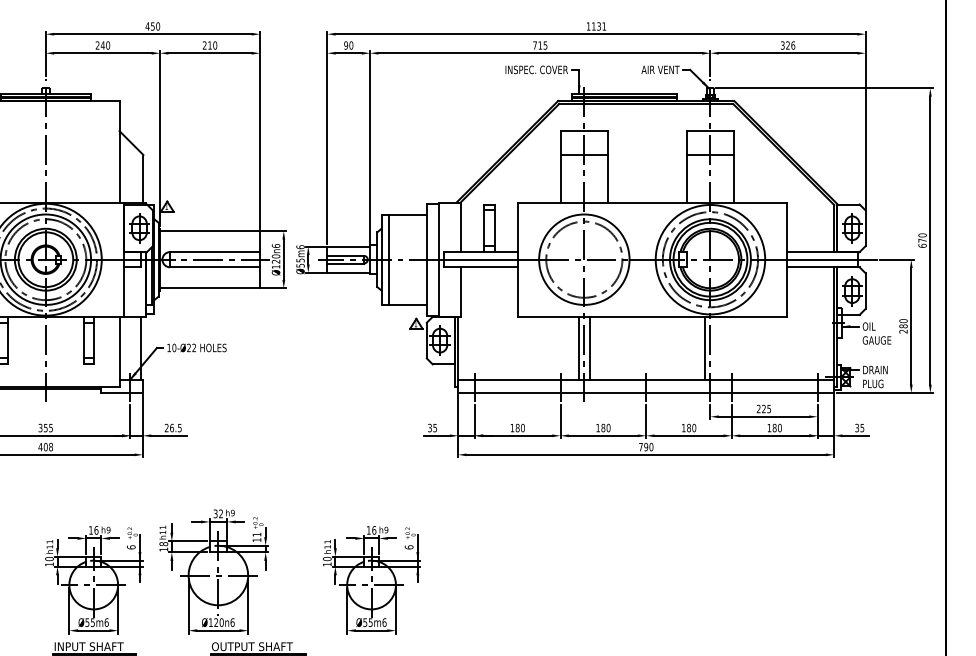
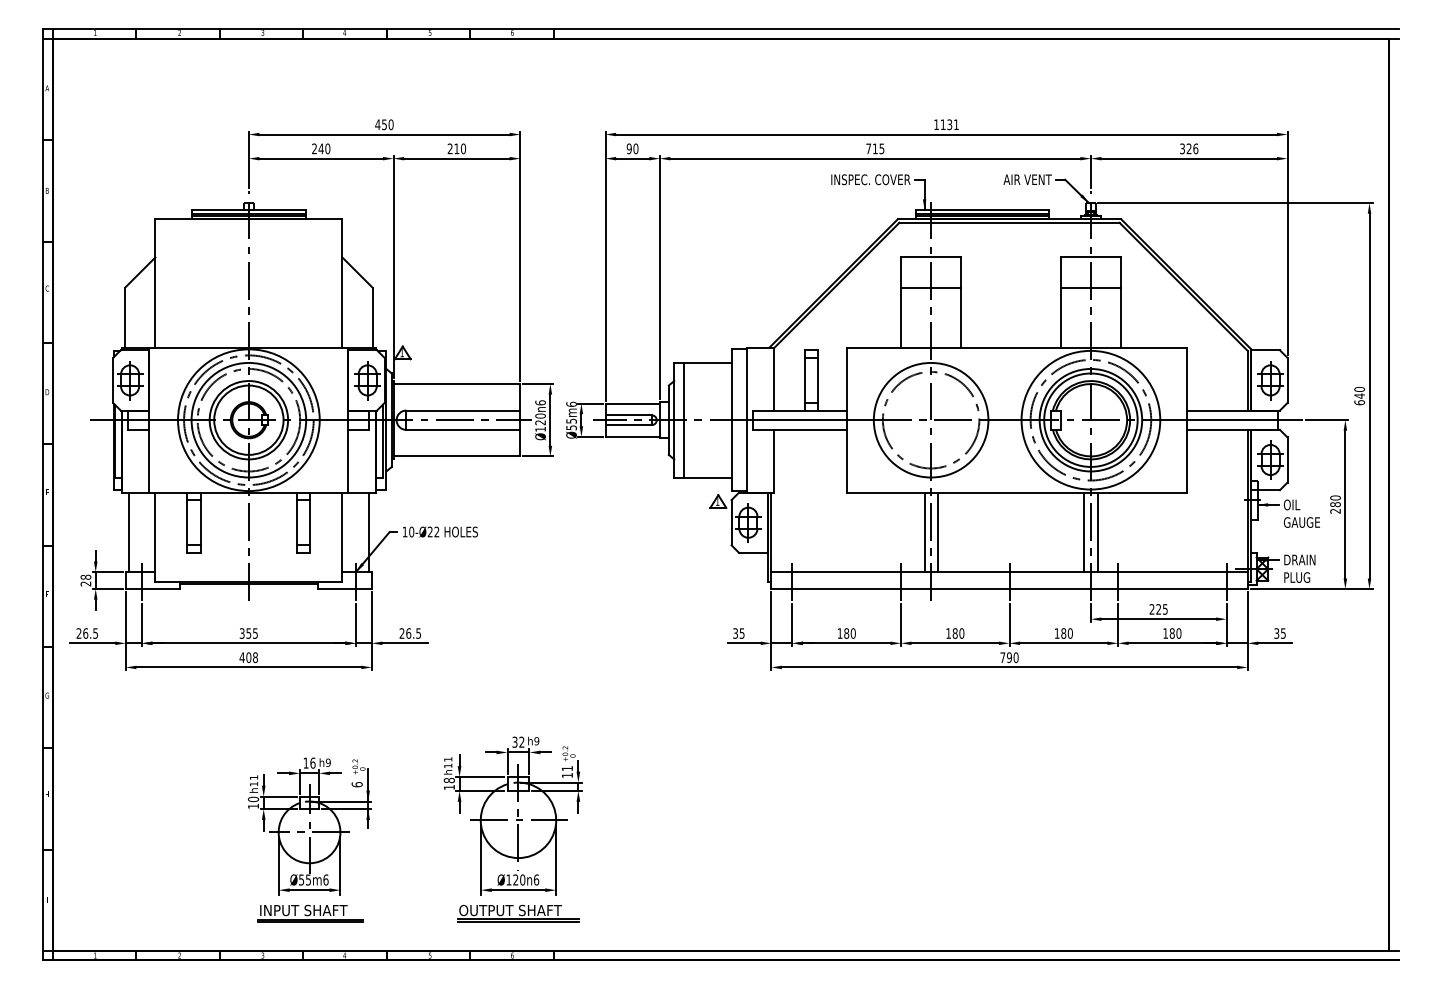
text: (922, 240) -> (1359, 395), 670 -> 640
line: (715, 348) -> (1097, 532), added
part: (213, 571) -> (512, 815), moved
part: (371, 580) -> (661, 826), removed

